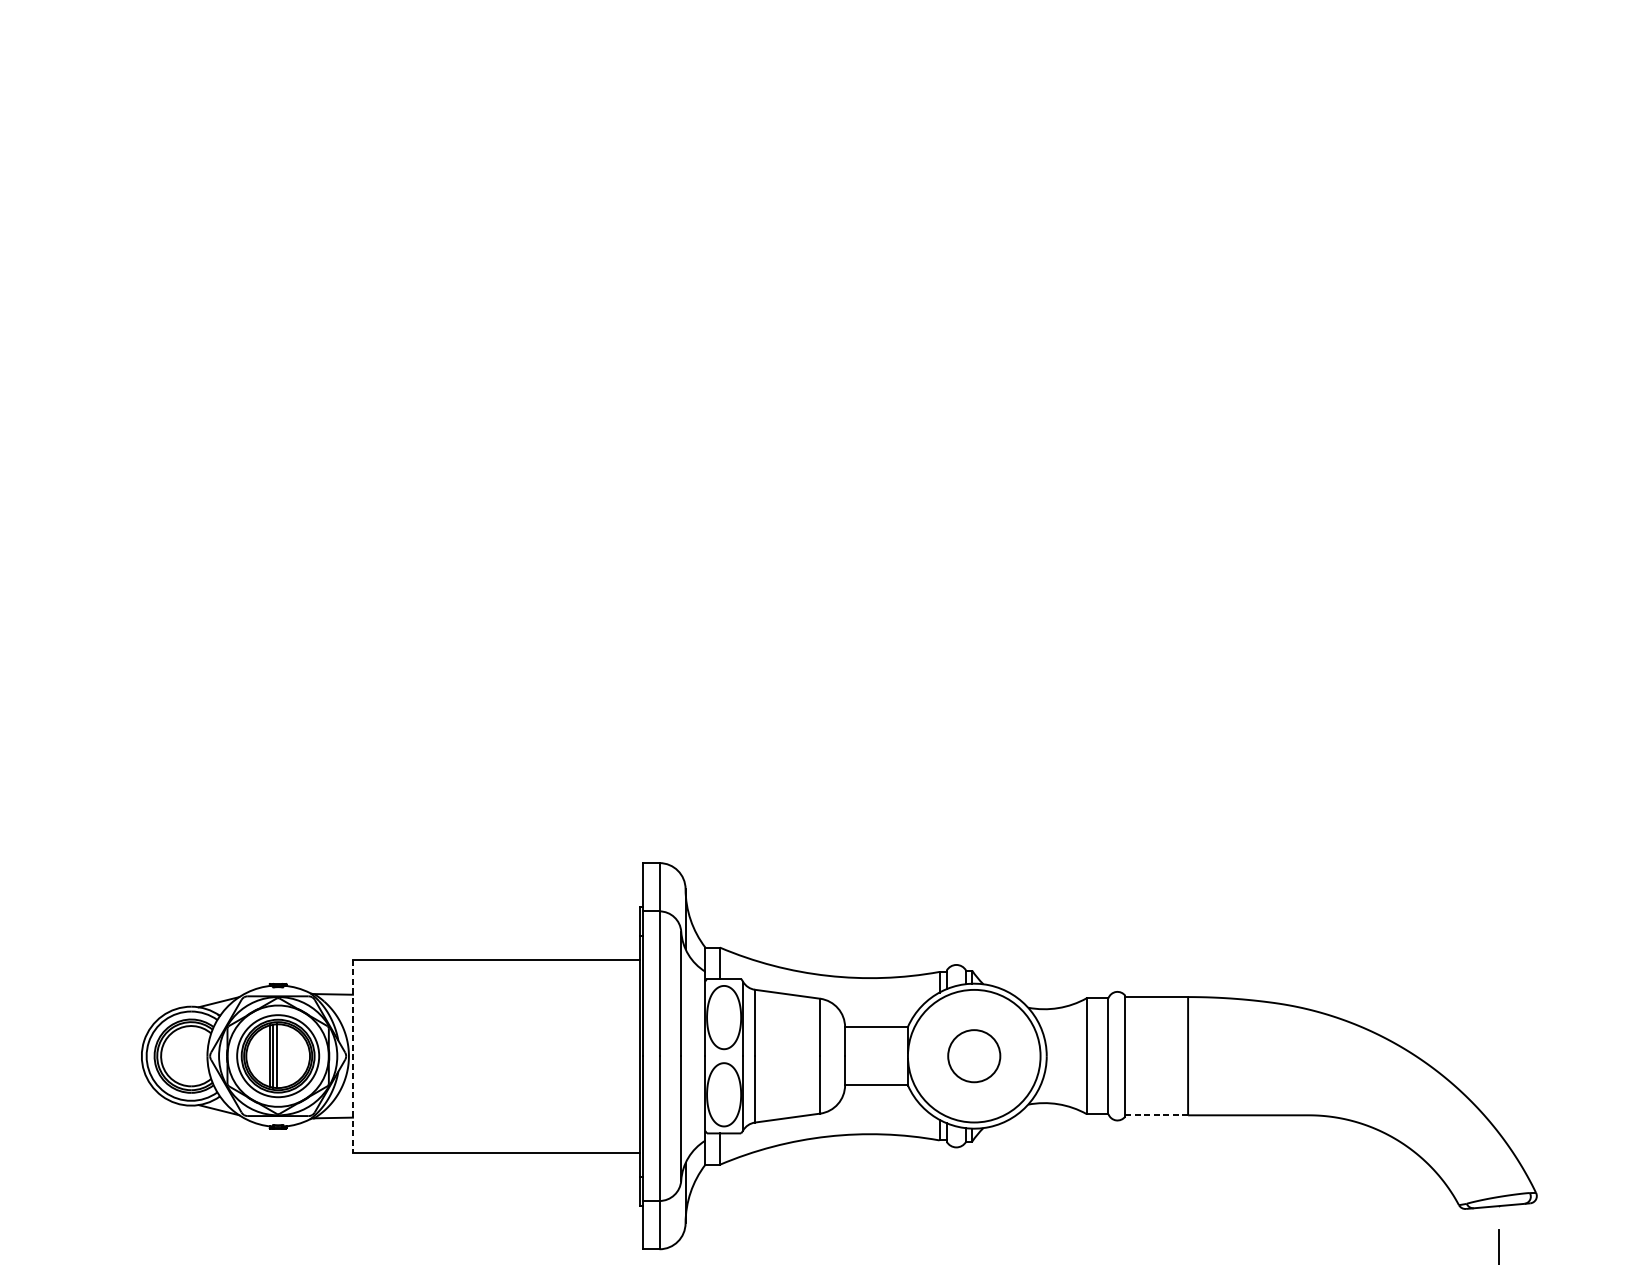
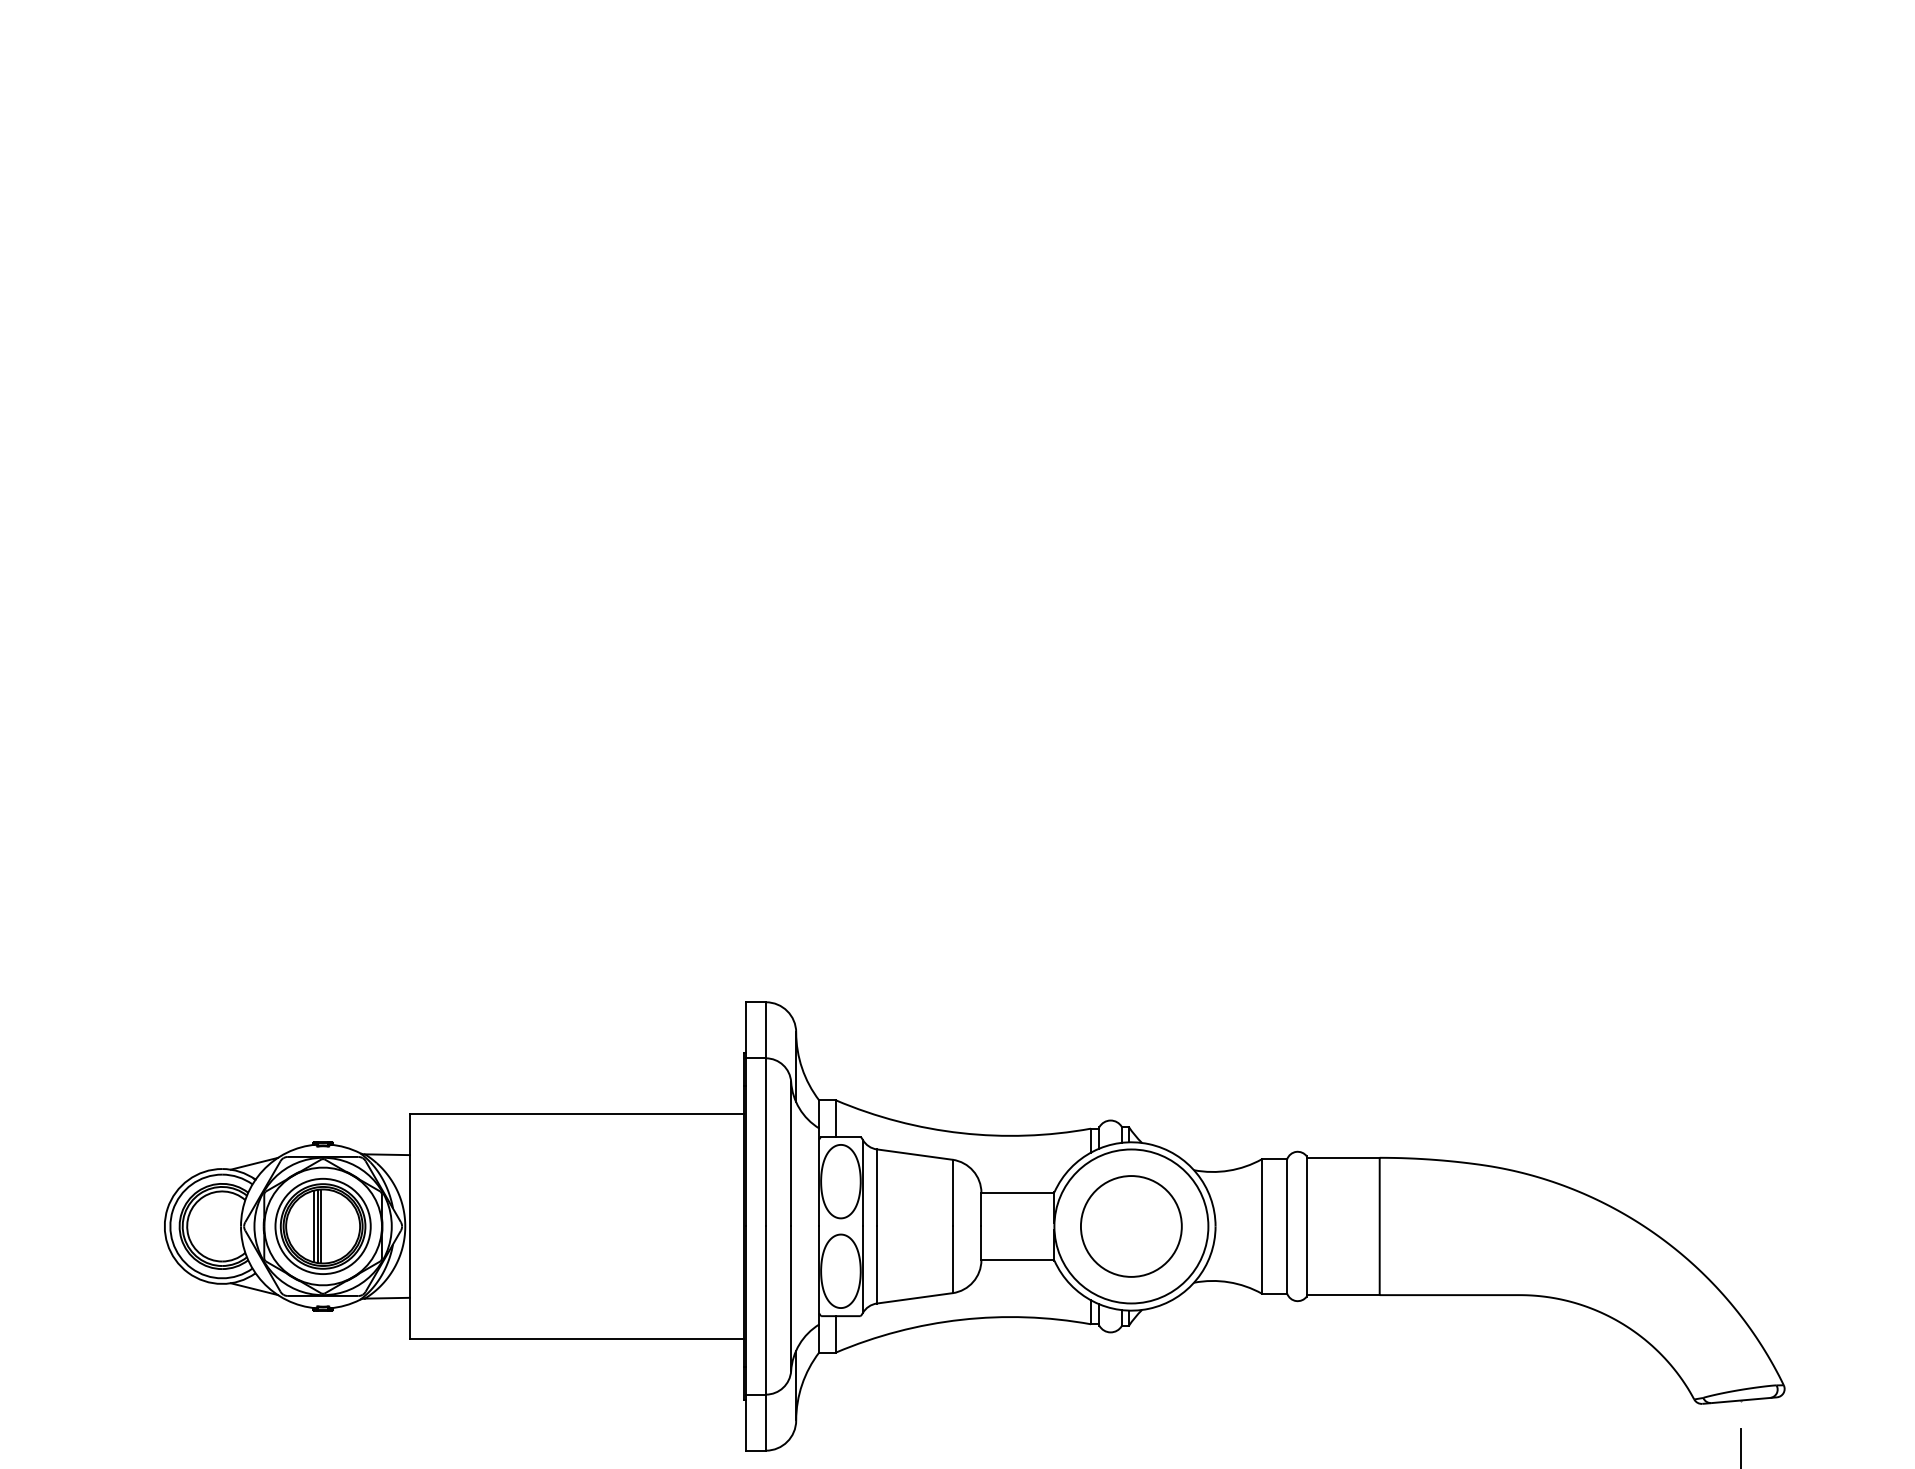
line: (353, 1056) -> (410, 1226), dashed -> solid
circle: (973, 1056) -> (1130, 1226), size x1.67
line: (1156, 1115) -> (1343, 1295), dashed -> solid

